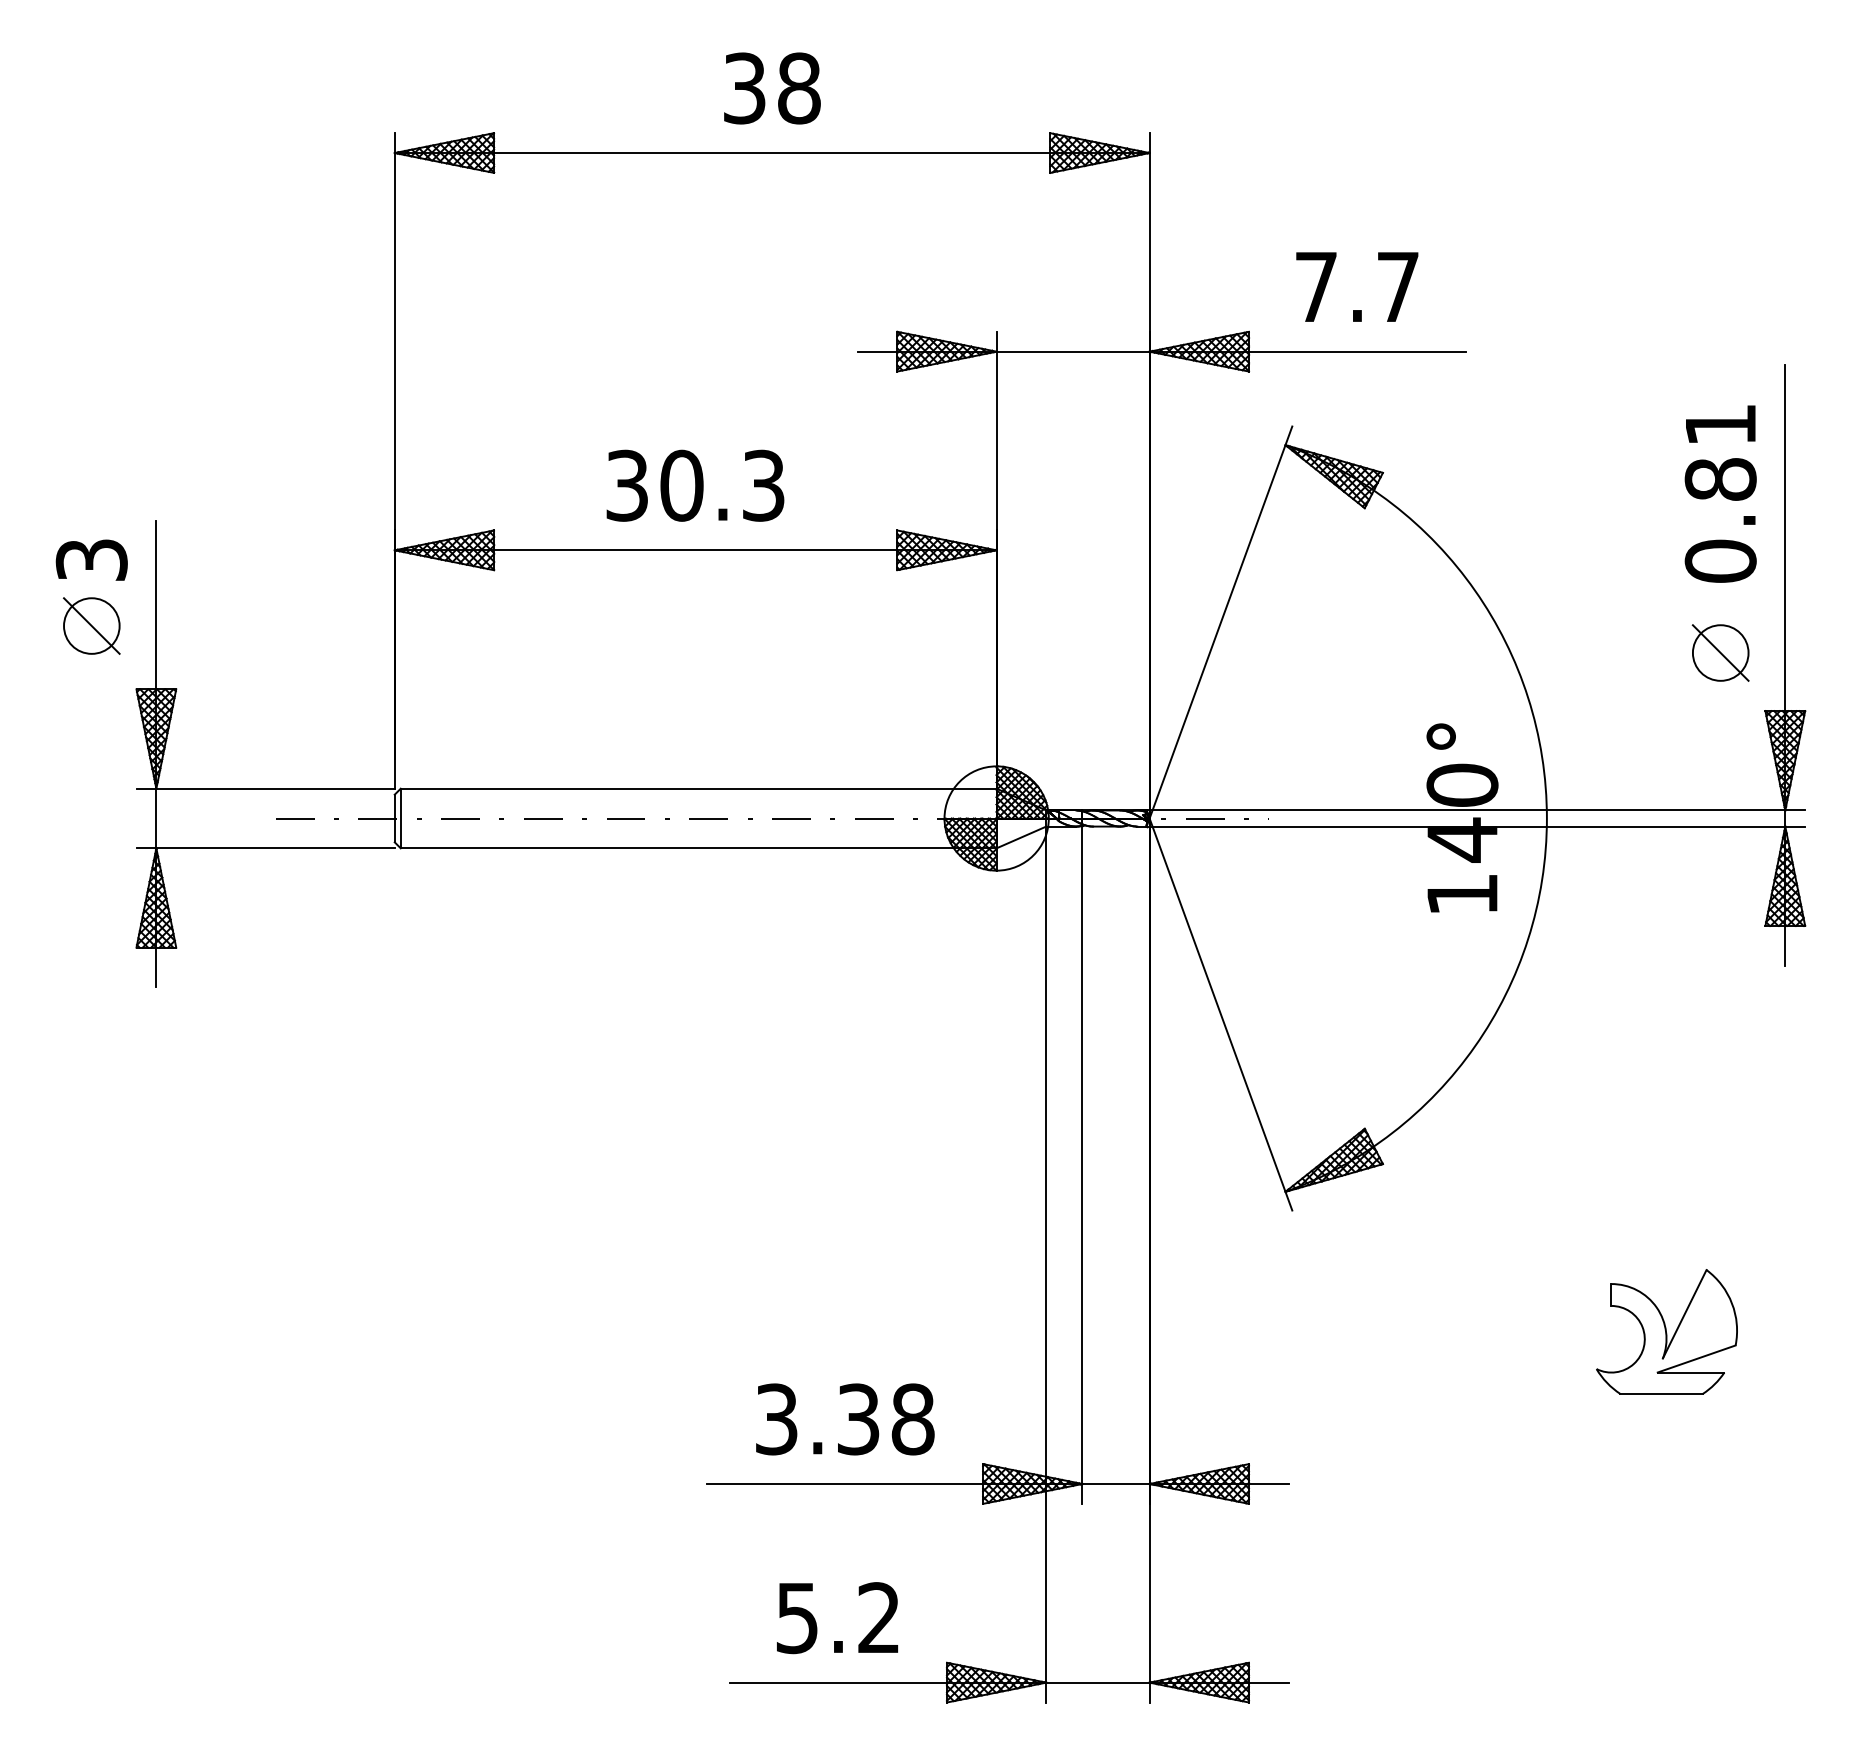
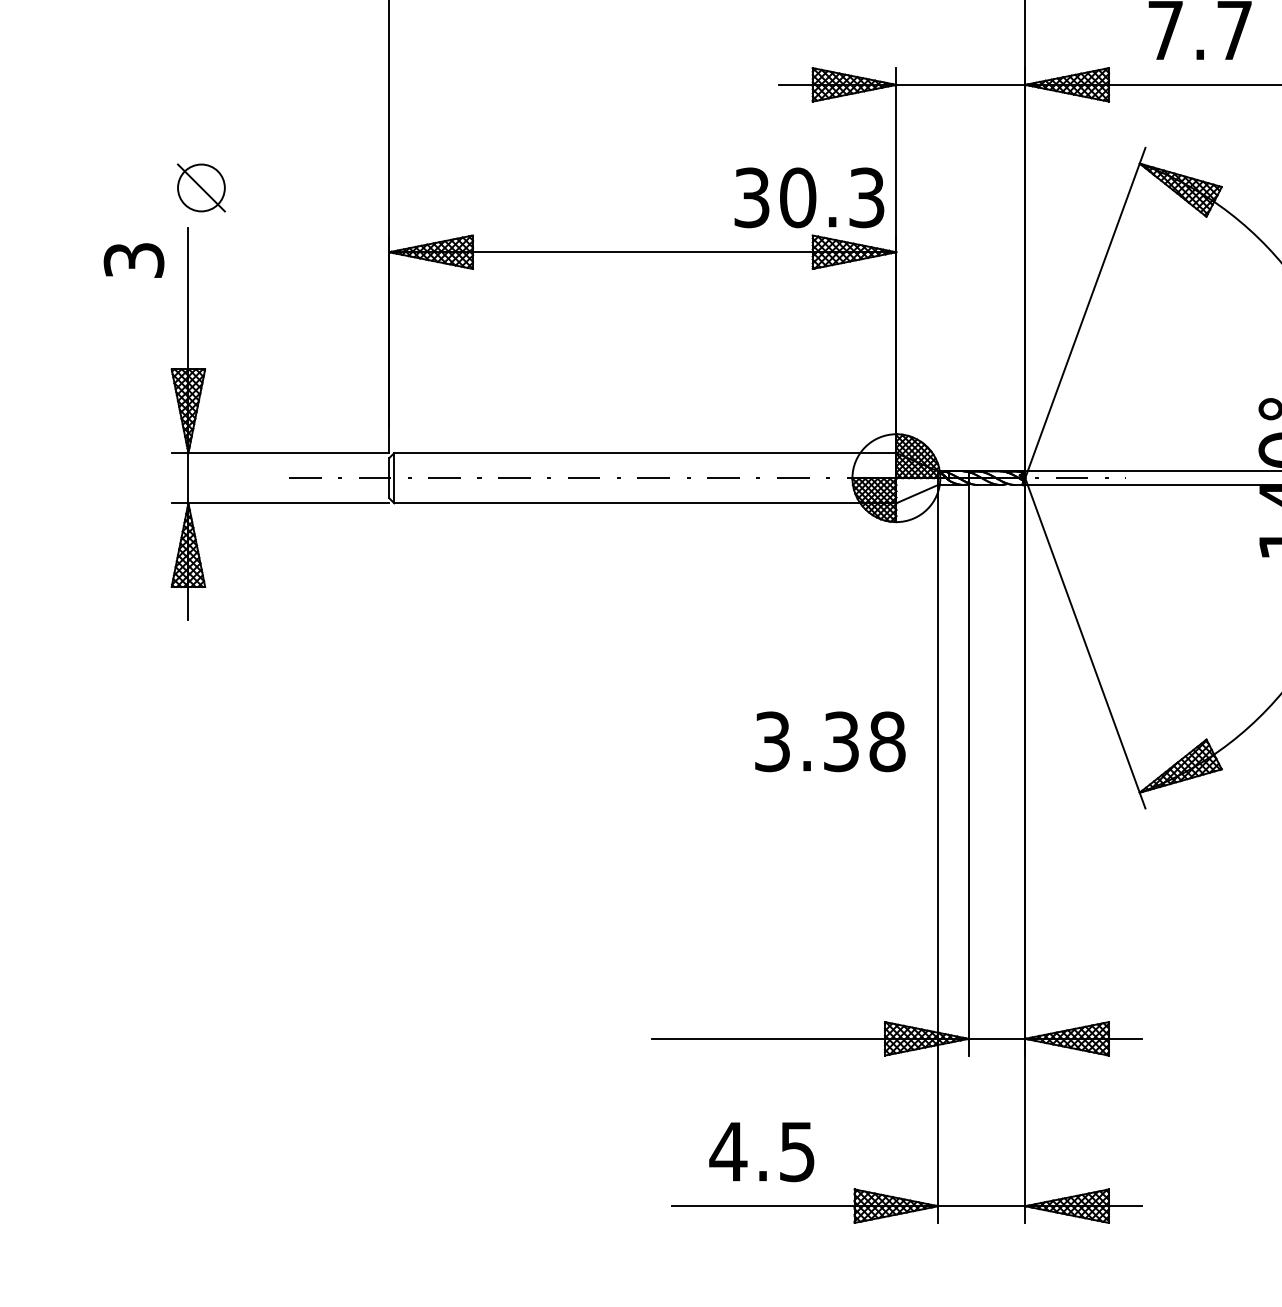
text: (695, 485) -> (809, 197), moved
part: (91, 625) -> (201, 187), moved
text: (845, 1419) -> (830, 741), moved
text: (836, 1618) -> (761, 1152), 5.2 -> 4.5

